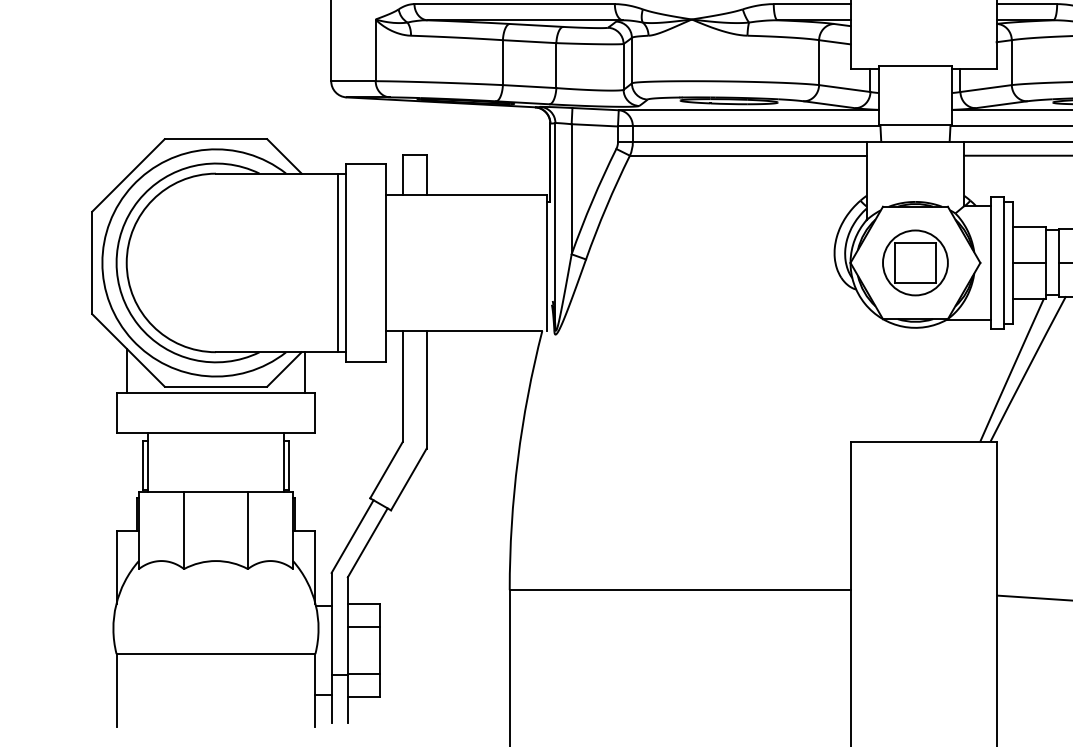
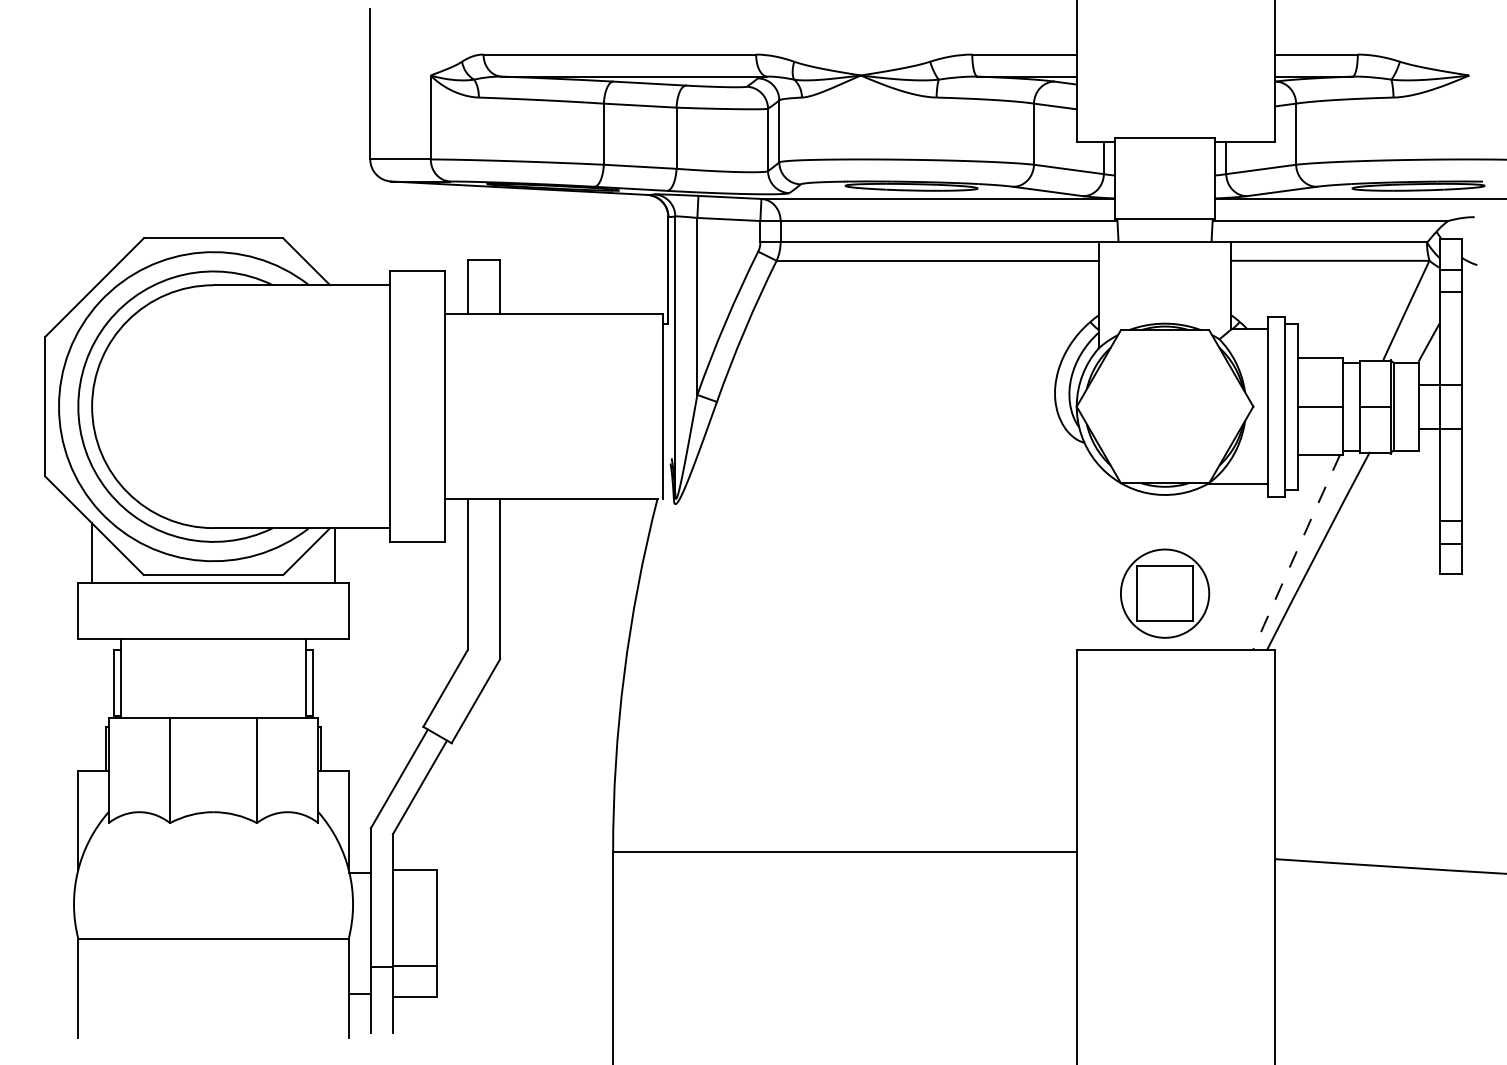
line: (337, 262) -> (379, 406), removed
part: (915, 262) -> (1165, 593), moved
arc: (1012, 370) -> (1296, 552), solid -> dashed
line: (363, 626) -> (414, 901), removed

